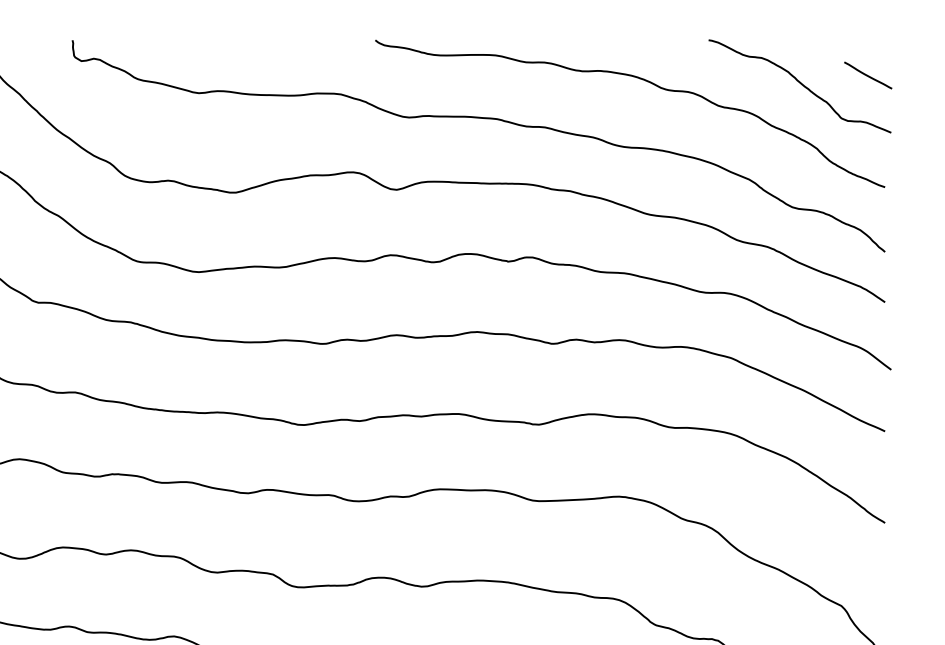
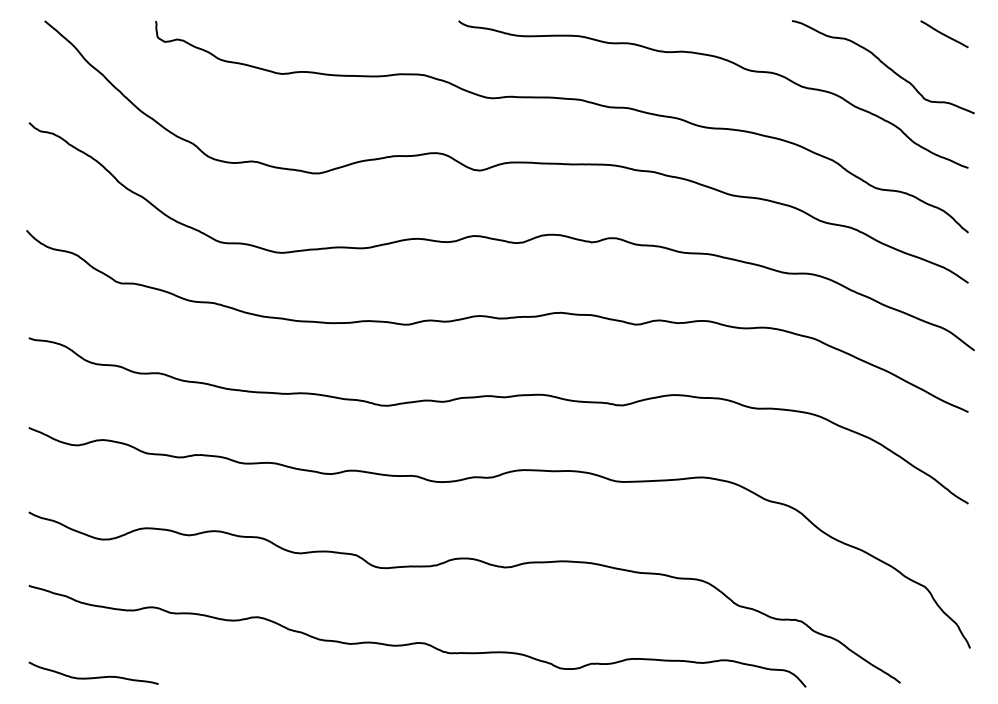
line: (868, 75) -> (944, 34), moved

